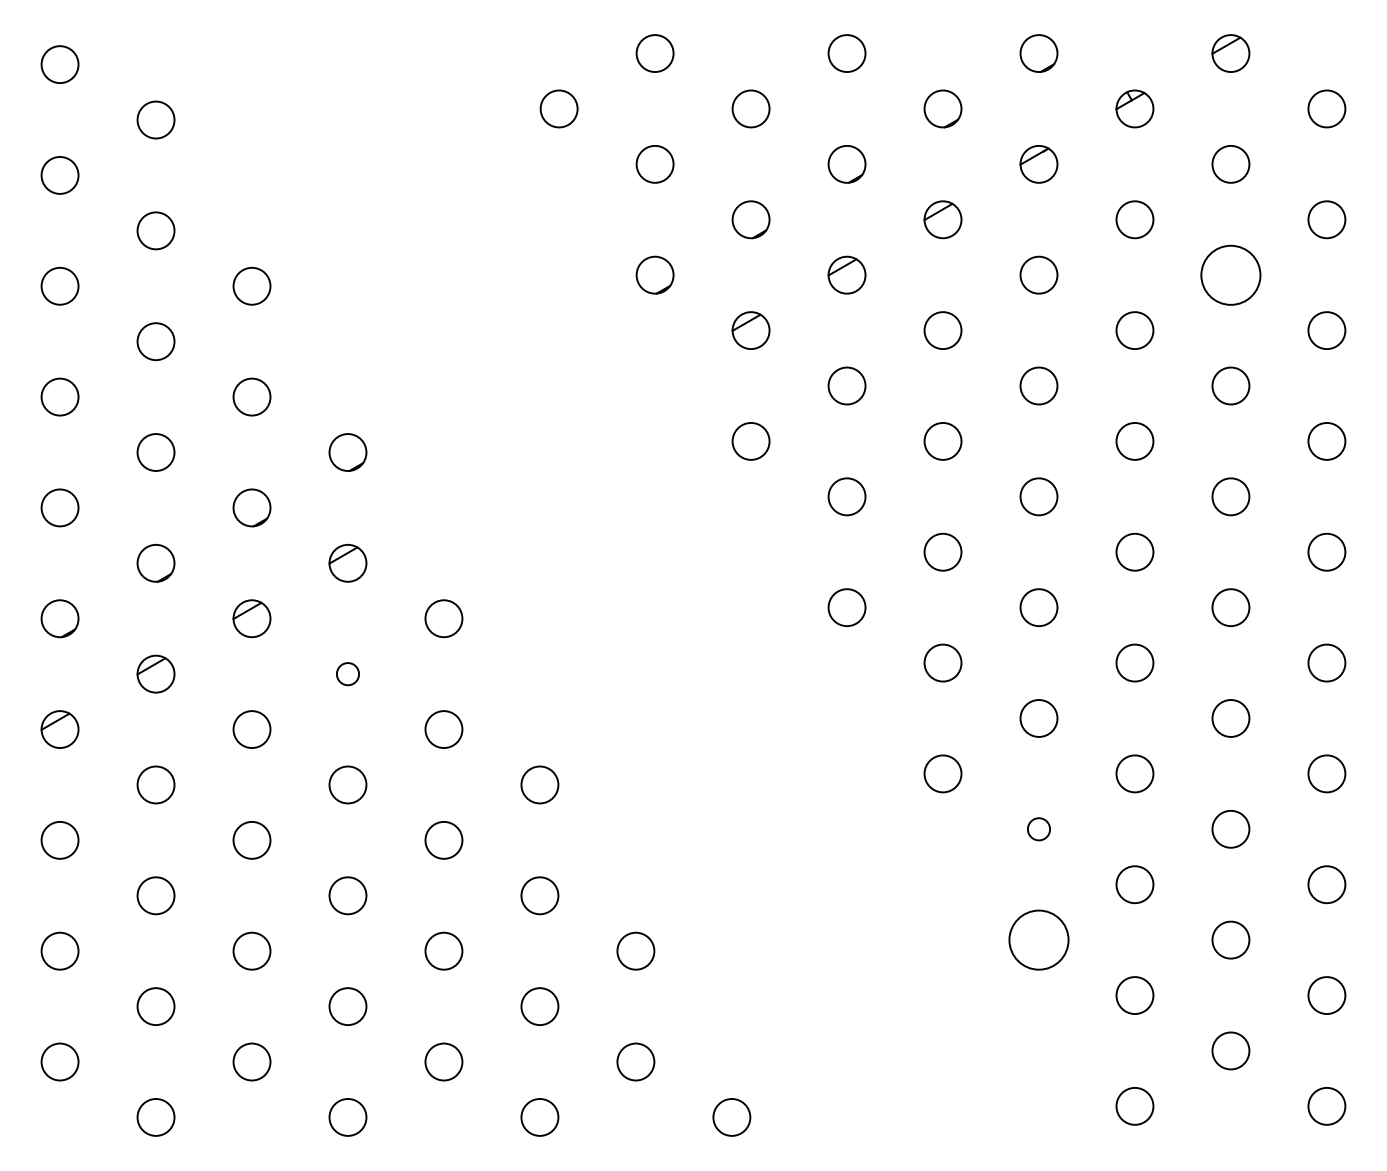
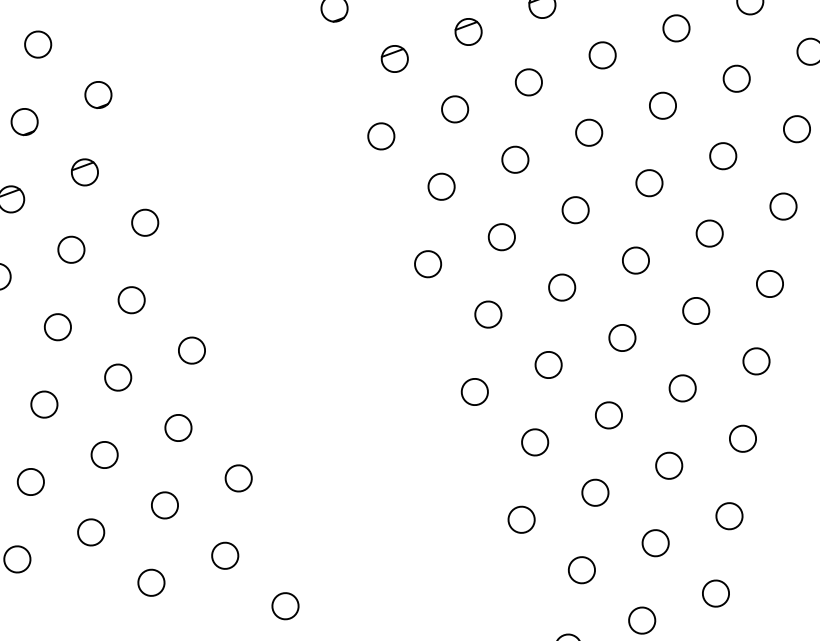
circle: (1230, 274) -> (736, 78), size x0.62
circle: (347, 673) -> (71, 249), size x1.67
circle: (1038, 828) -> (534, 441), size x1.67
circle: (1038, 939) -> (521, 519), size x0.62

